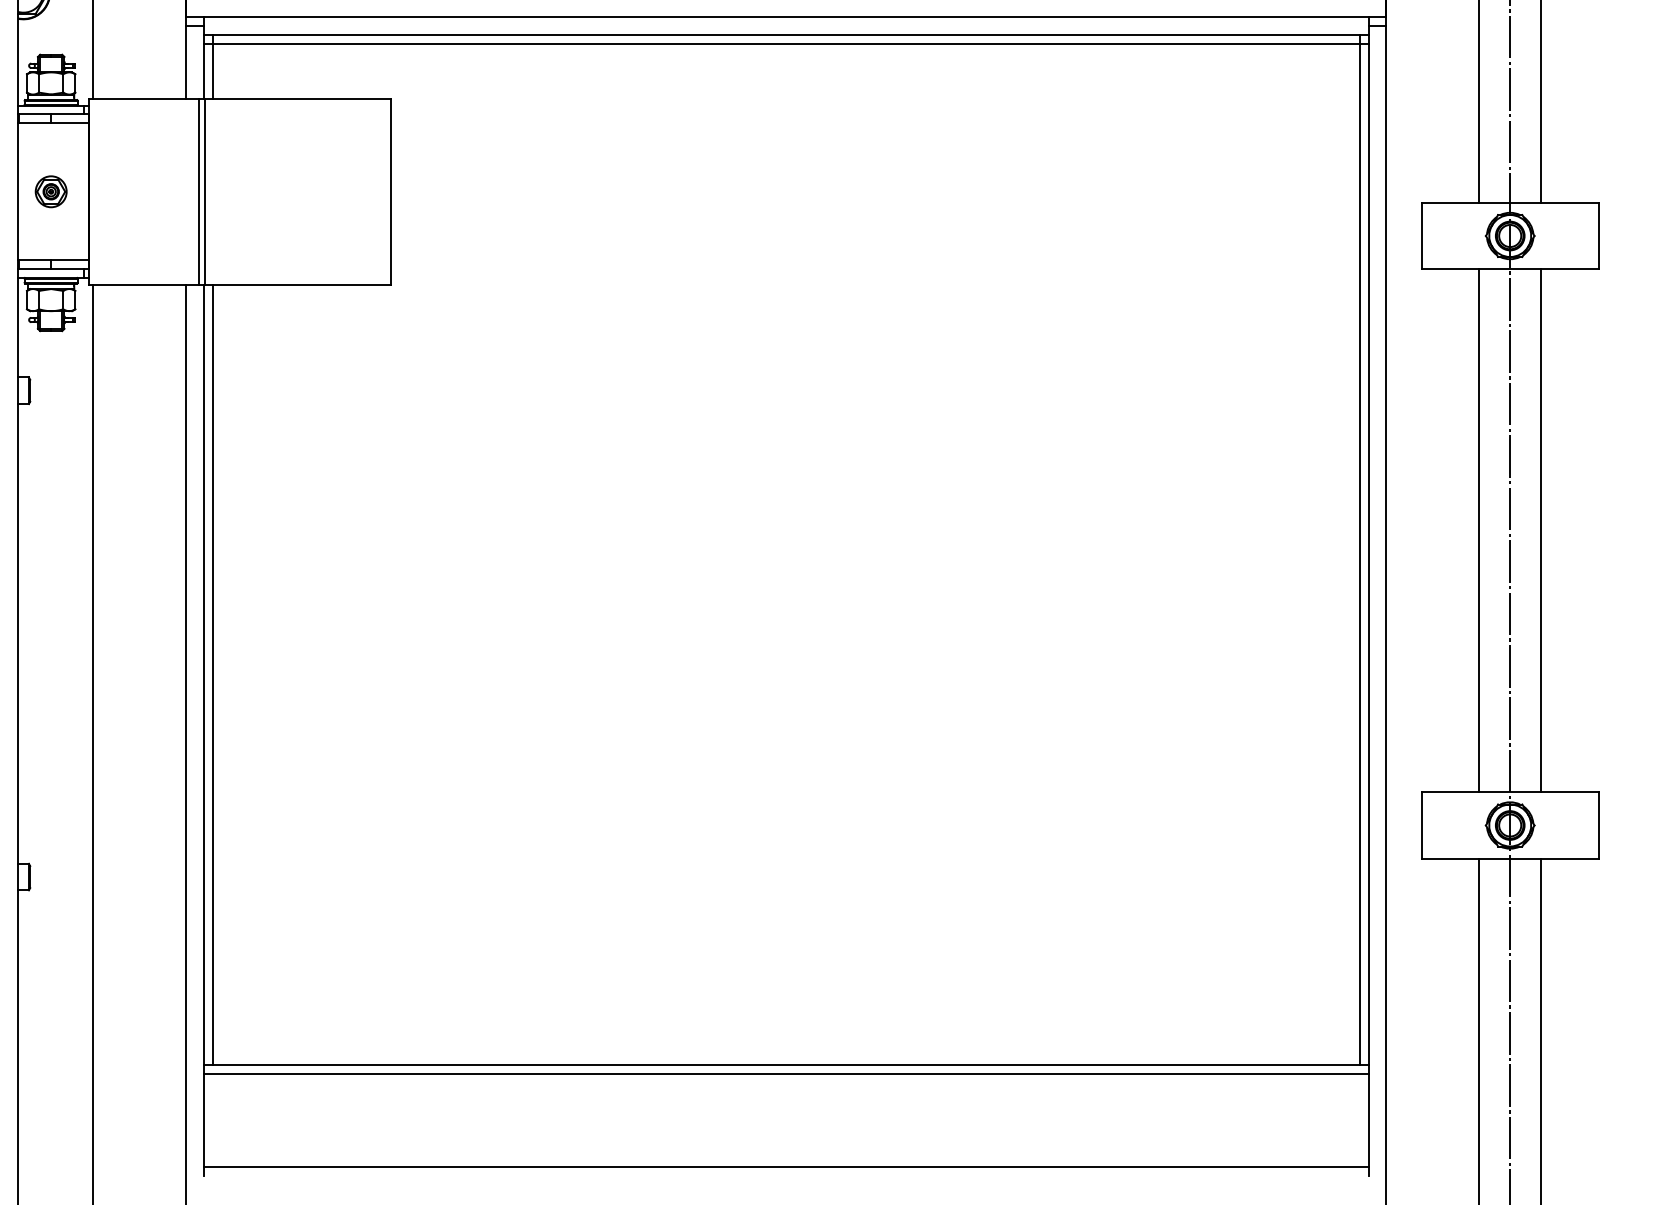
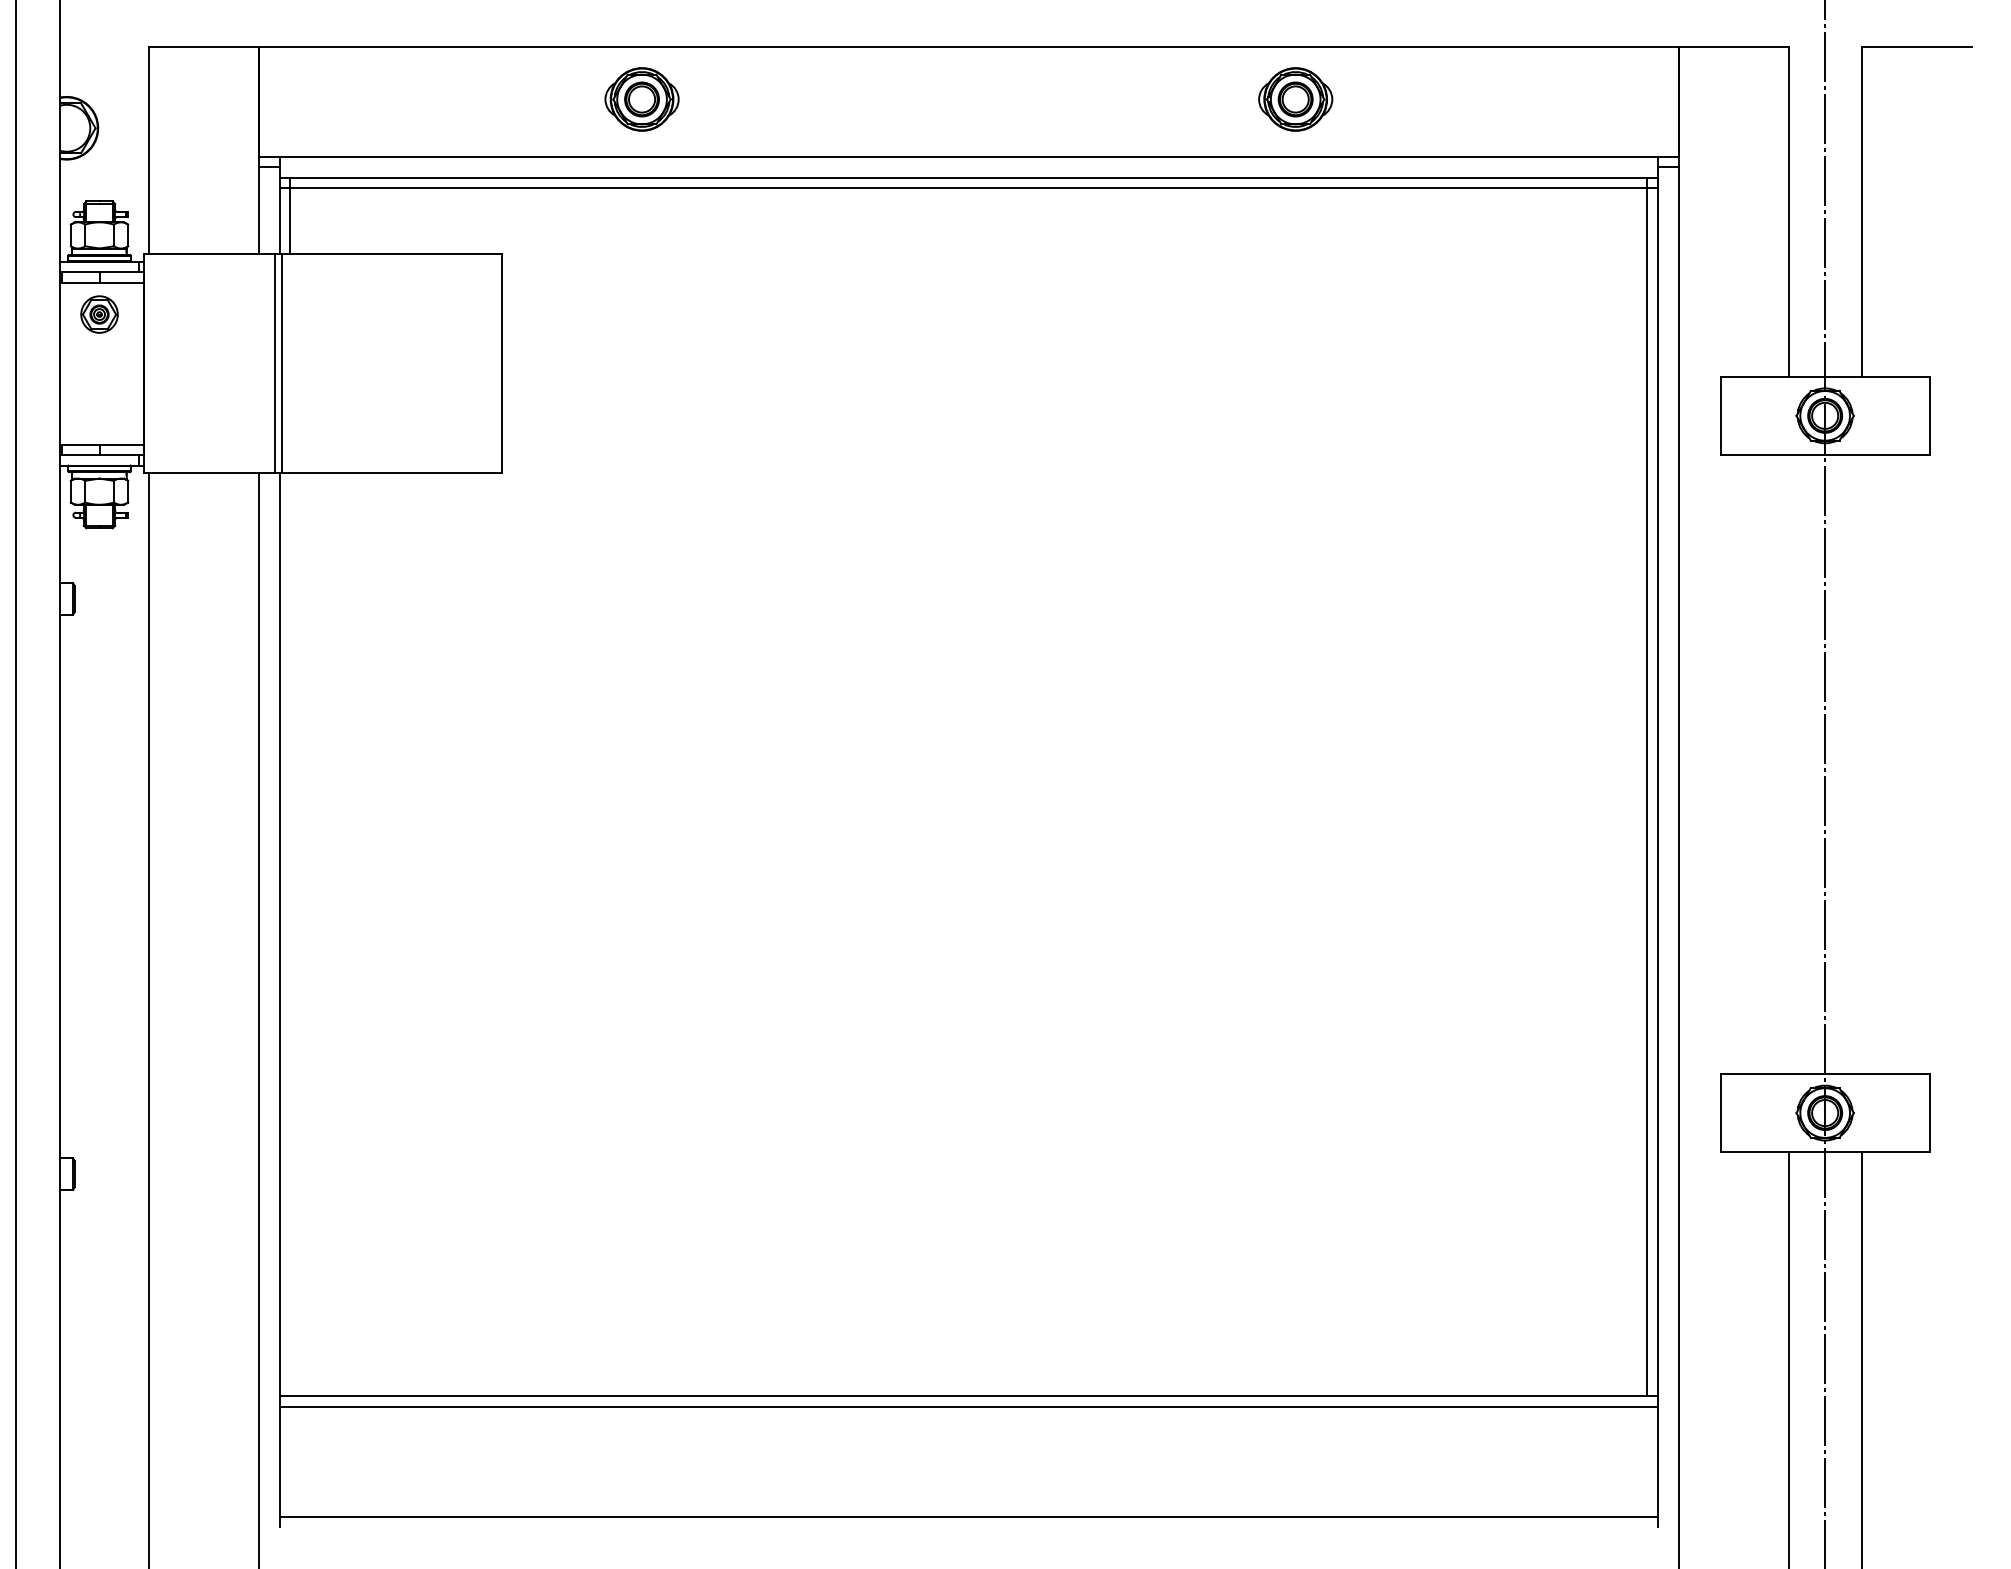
part: (51, 191) -> (99, 314), moved
line: (1479, 530) -> (1788, 764), removed
line: (1540, 530) -> (1861, 764), removed
line: (212, 674) -> (290, 934), removed

